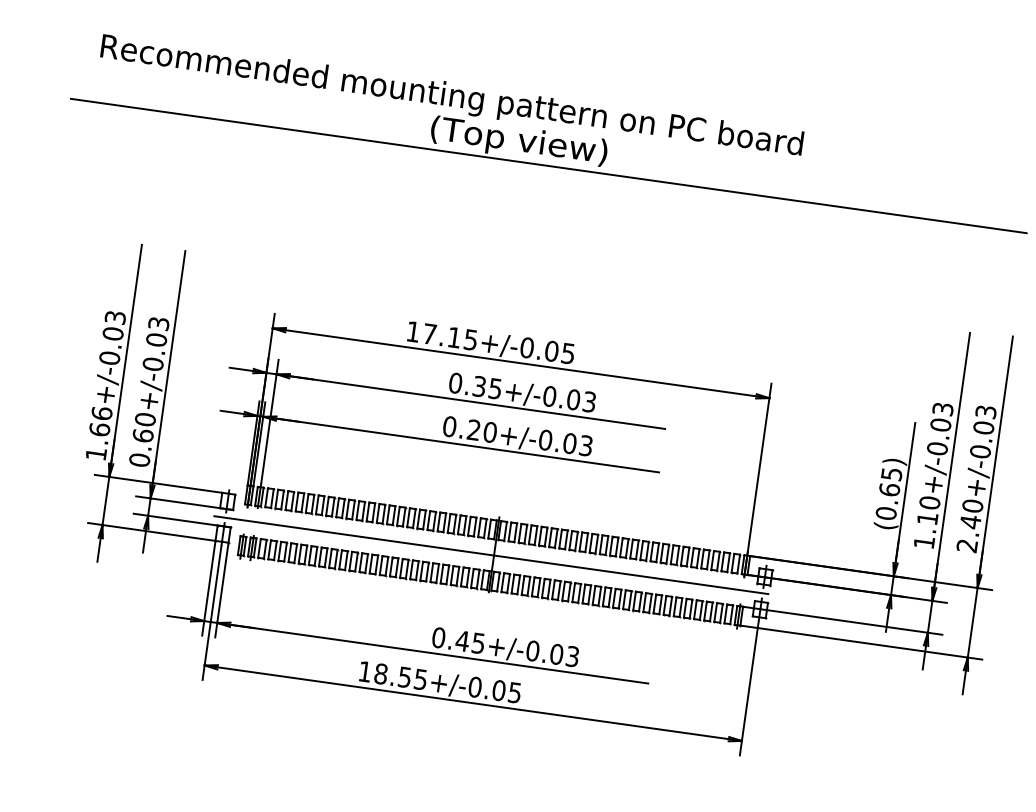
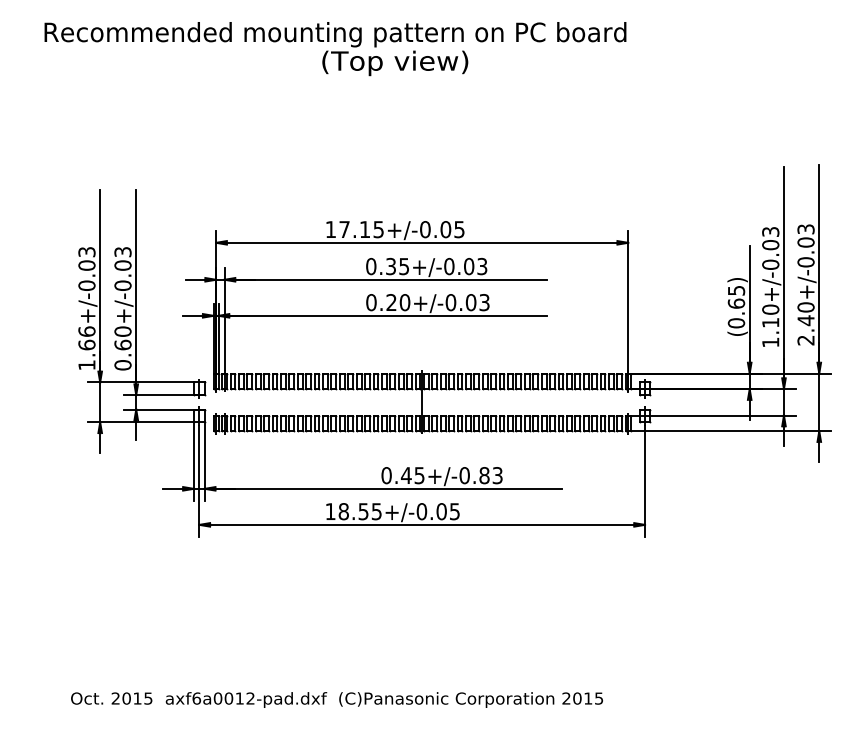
line: (547, 166) -> (421, 79), removed
line: (490, 555) -> (419, 402), removed
text: (556, 654) -> (484, 475), 0.45+/-0.03 -> 0.45+/-0.83

